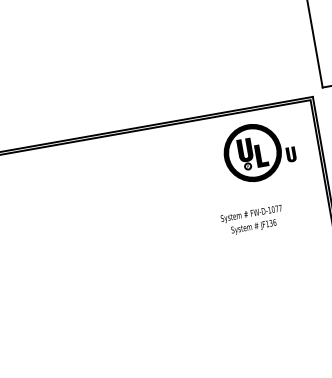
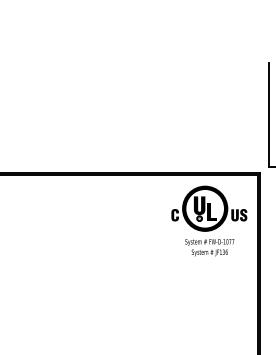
fill: (301, 151) -> (243, 214), added
fill: (217, 166) -> (175, 214), added
text: (252, 220) -> (209, 247), moved

